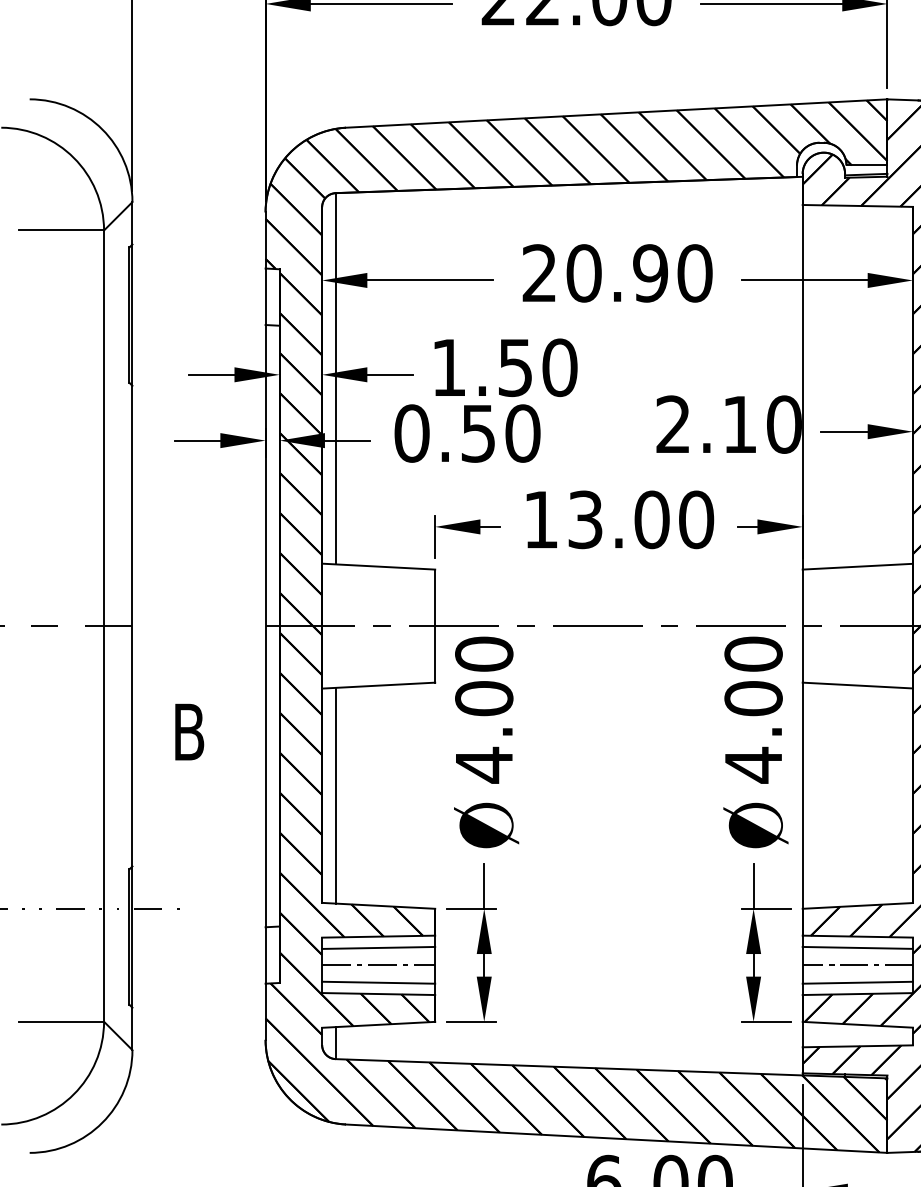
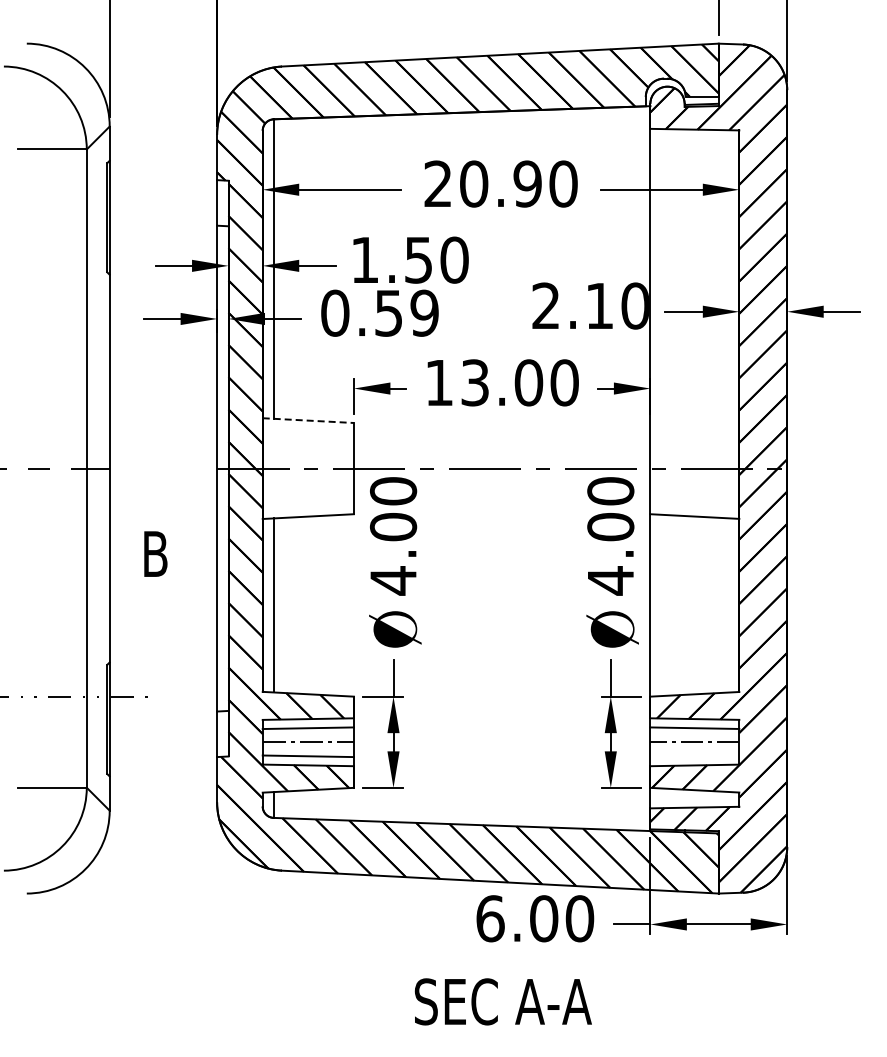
text: (522, 432) -> (424, 312), 0.50 -> 0.59
line: (378, 566) -> (308, 420), solid -> dashed
line: (857, 566) -> (694, 420), removed
line: (857, 982) -> (694, 756), removed

